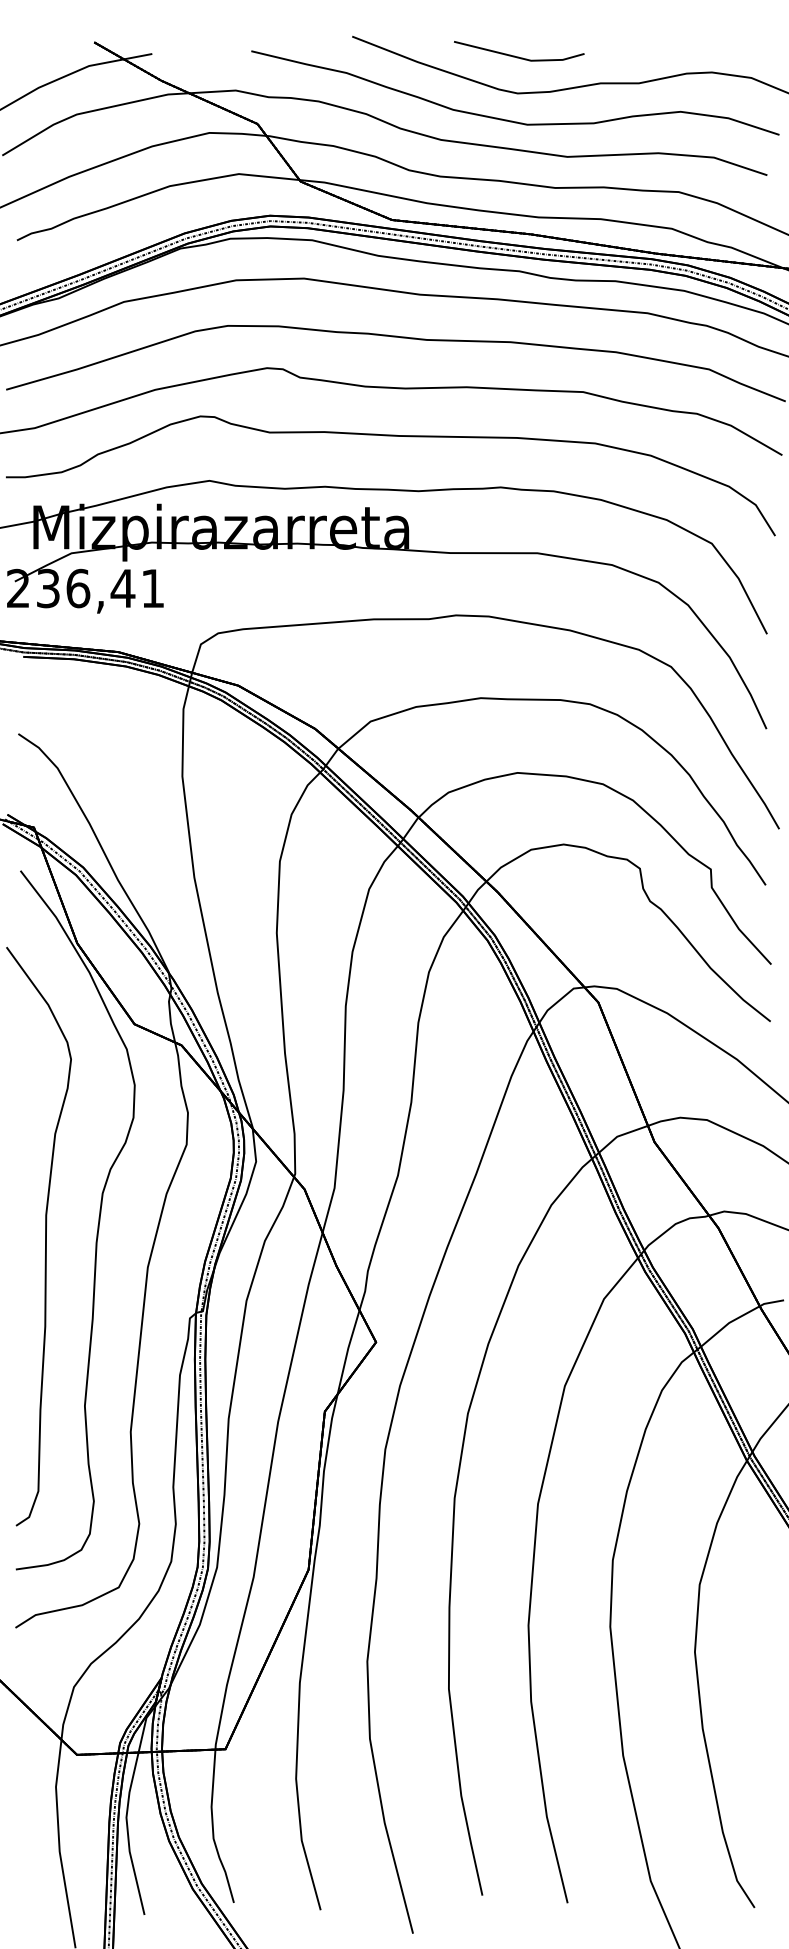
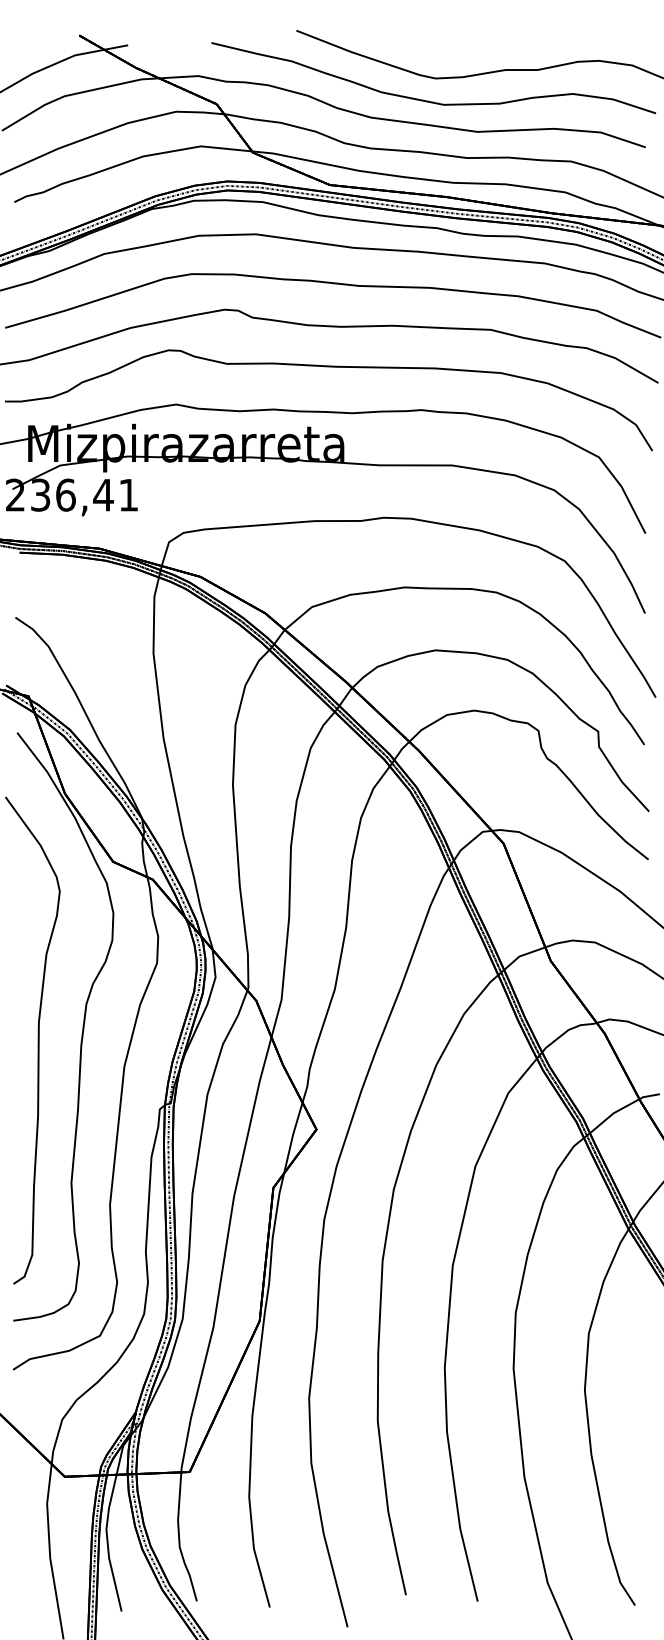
part: (519, 51) -> (437, 43), removed

